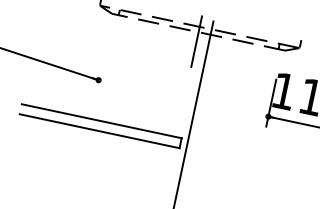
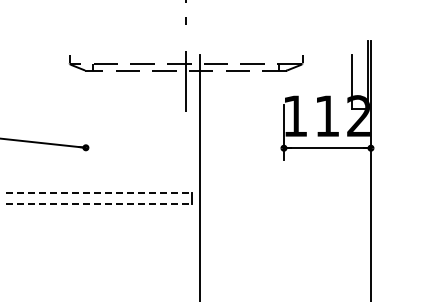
line: (102, 121) -> (99, 192), solid -> dashed
line: (99, 131) -> (99, 204), solid -> dashed

